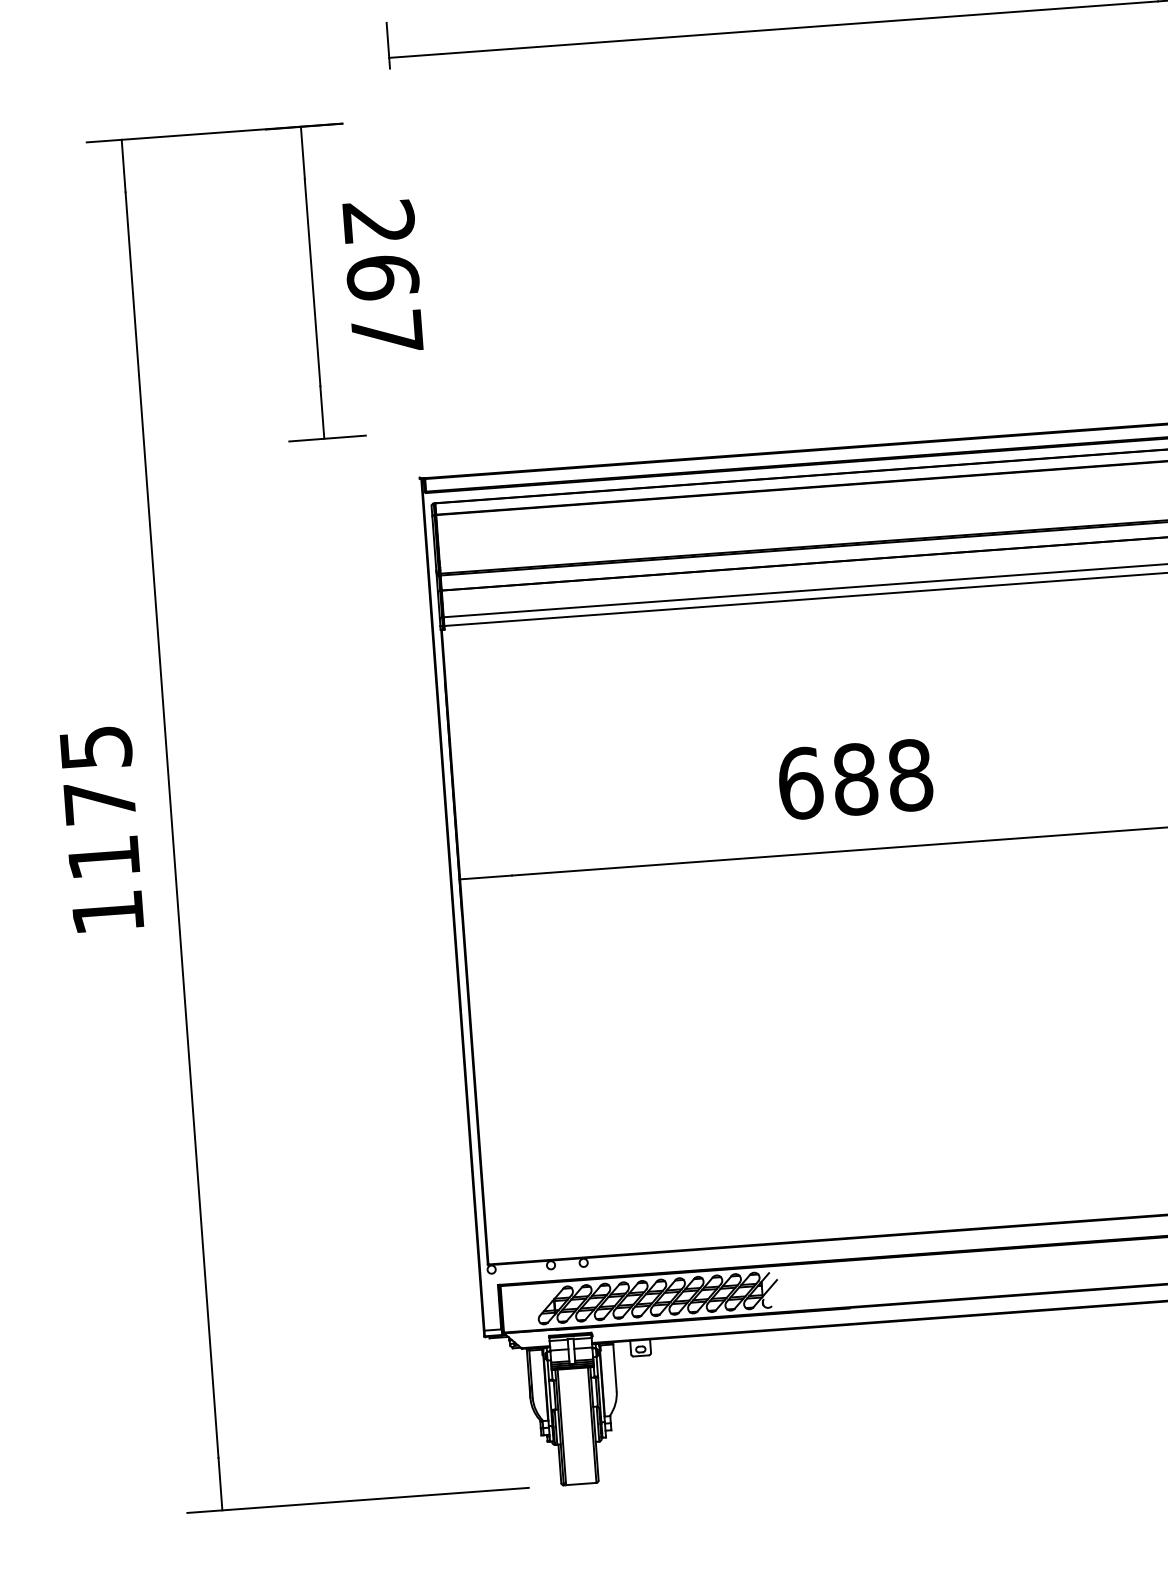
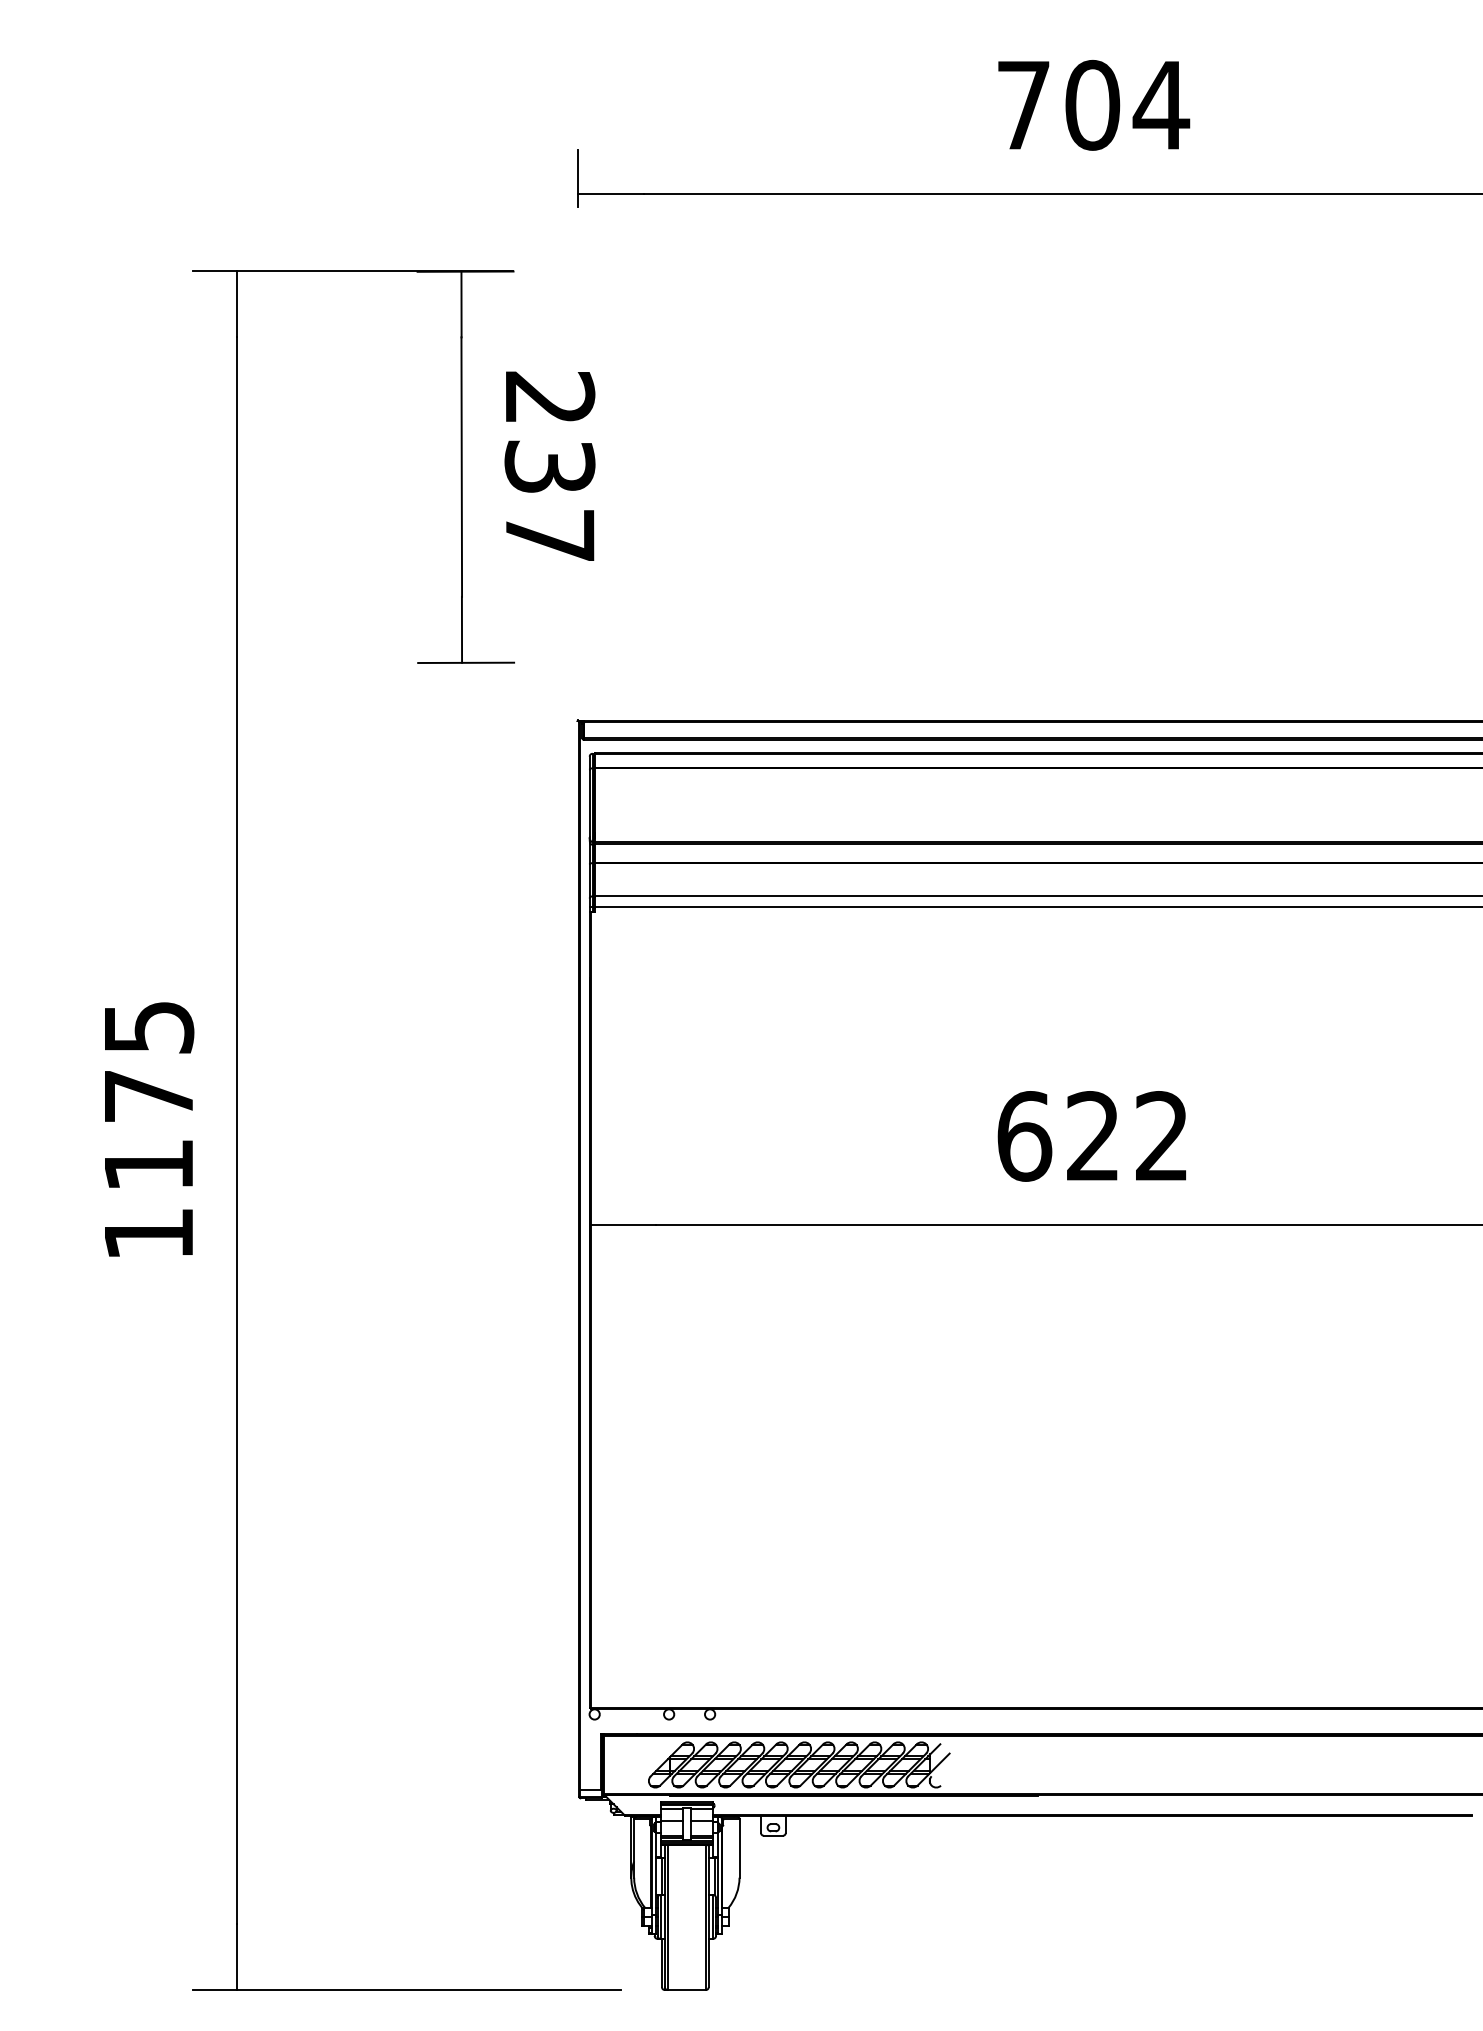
text: (382, 277) -> (549, 467), 267 -> 237
text: (882, 777) -> (1127, 1136), 688 -> 622

